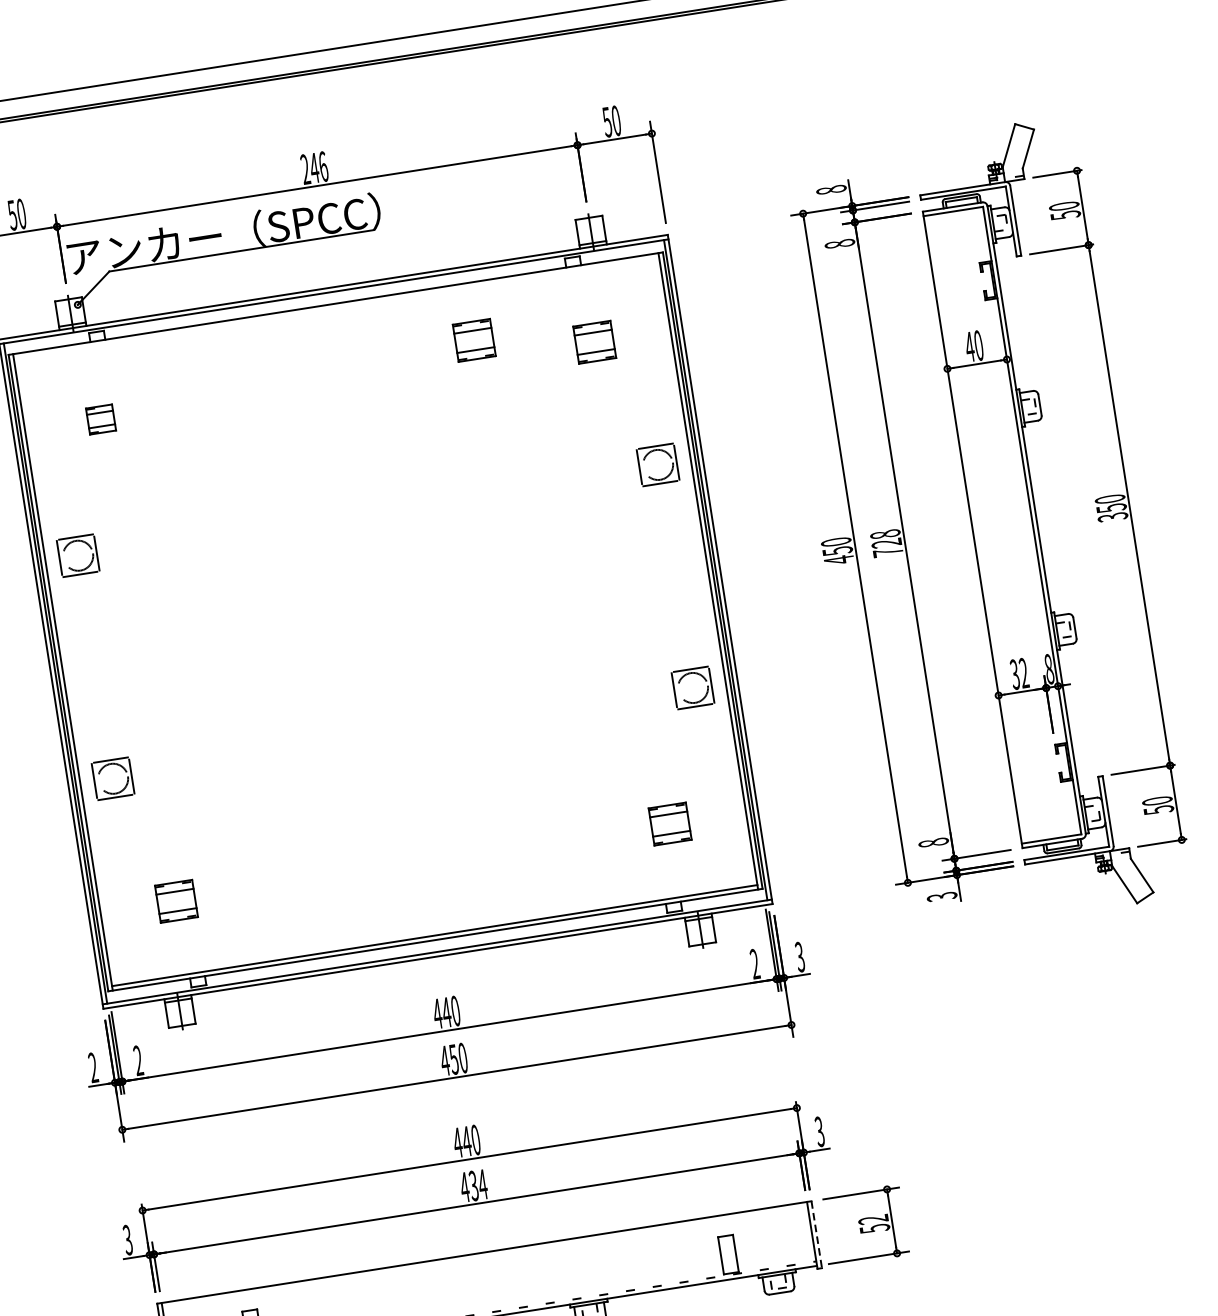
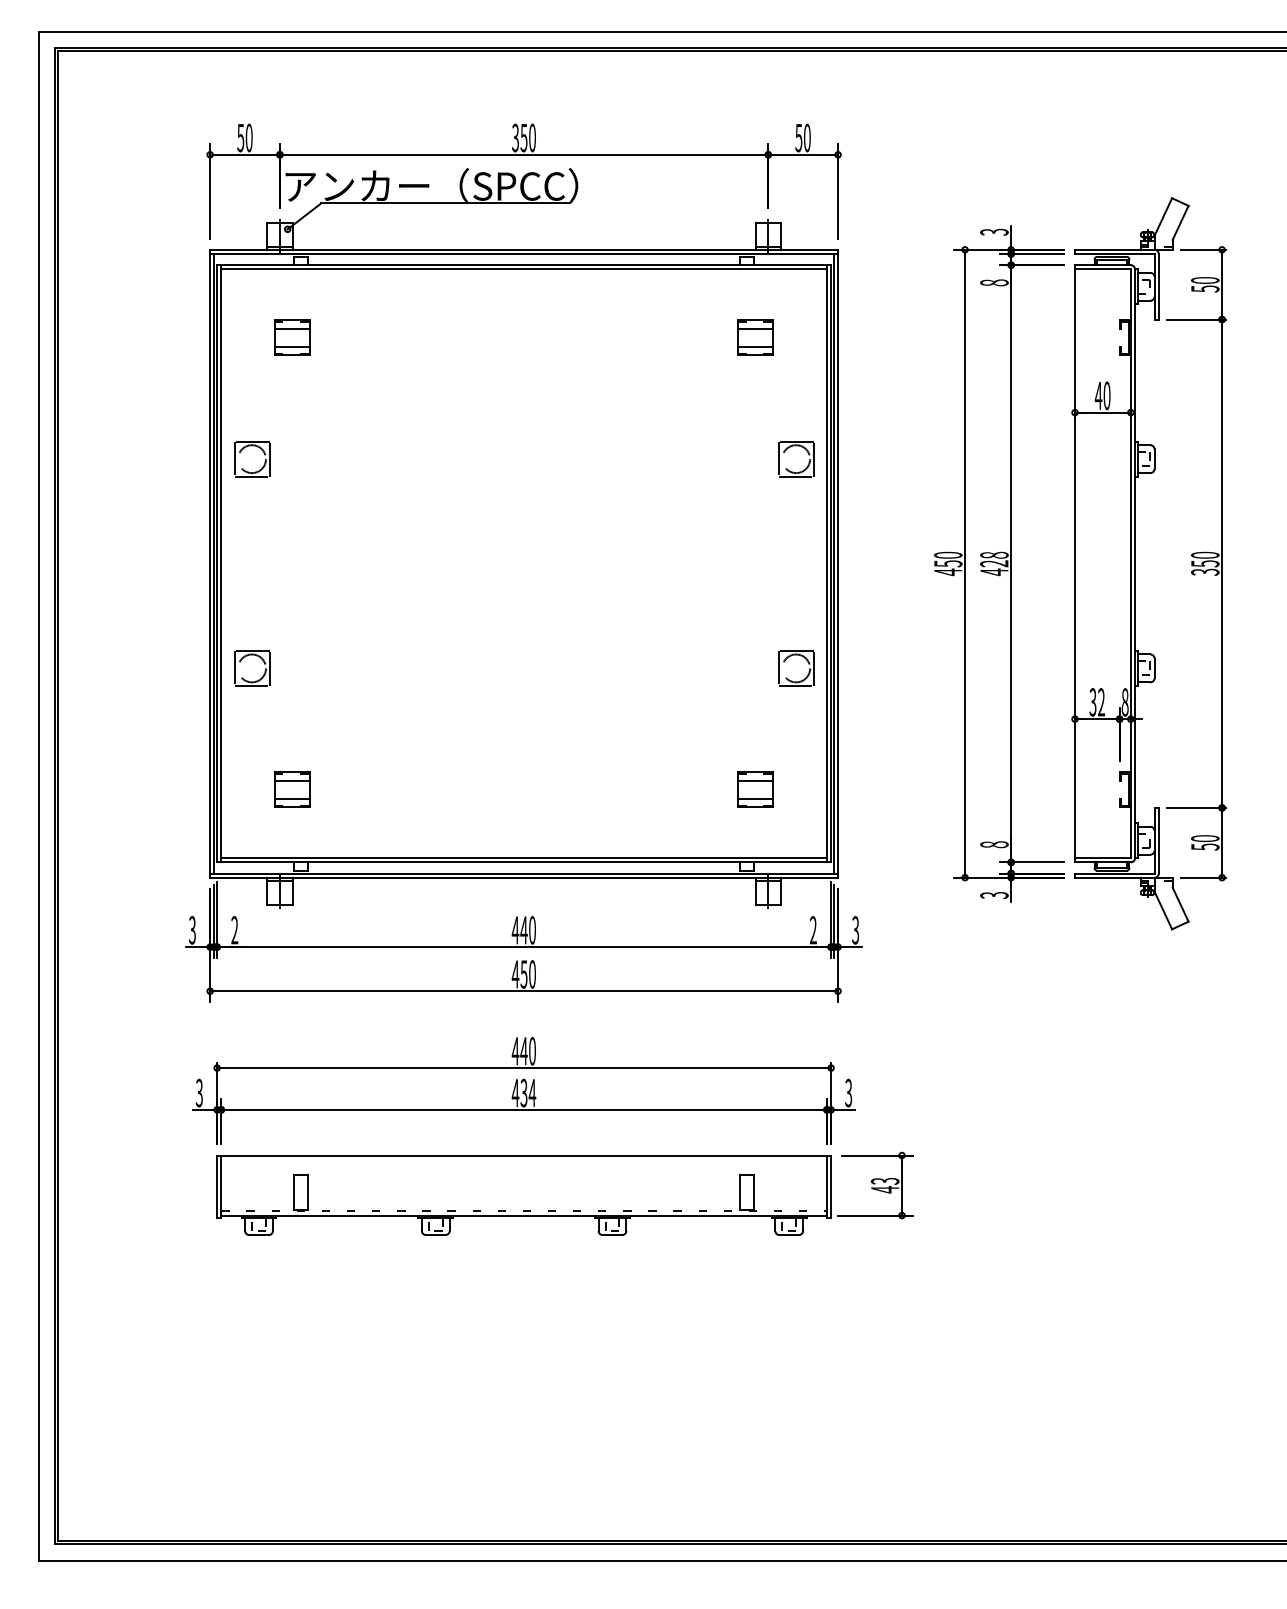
text: (314, 167) -> (524, 137), 246 -> 350
text: (831, 189) -> (994, 231), 8 -> 3
line: (335, 308) -> (523, 269), added
part: (474, 340) -> (645, 318), removed
part: (101, 419) -> (292, 337), size x1.43
text: (888, 552) -> (994, 572), 728 -> 428
text: (92, 1068) -> (191, 930), 2 -> 3
text: (874, 1224) -> (885, 1185), 52 -> 43
line: (817, 1235) -> (831, 1187), dashed -> solid

